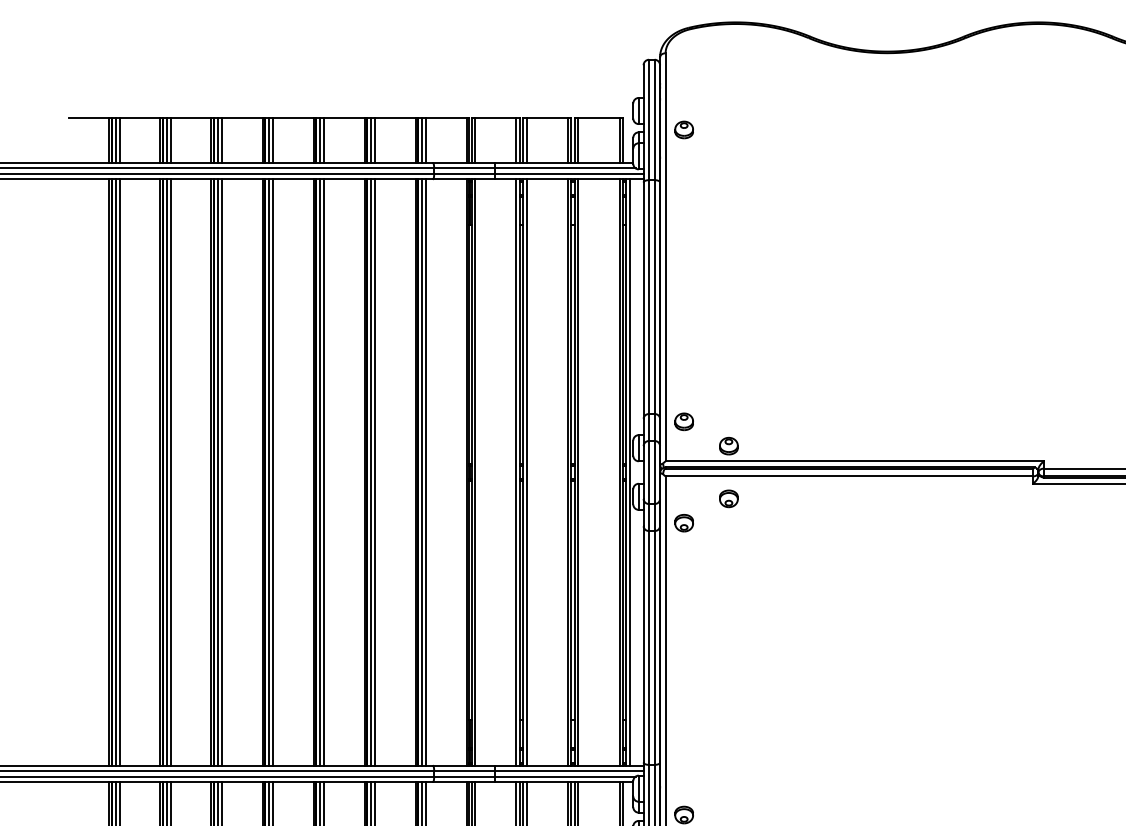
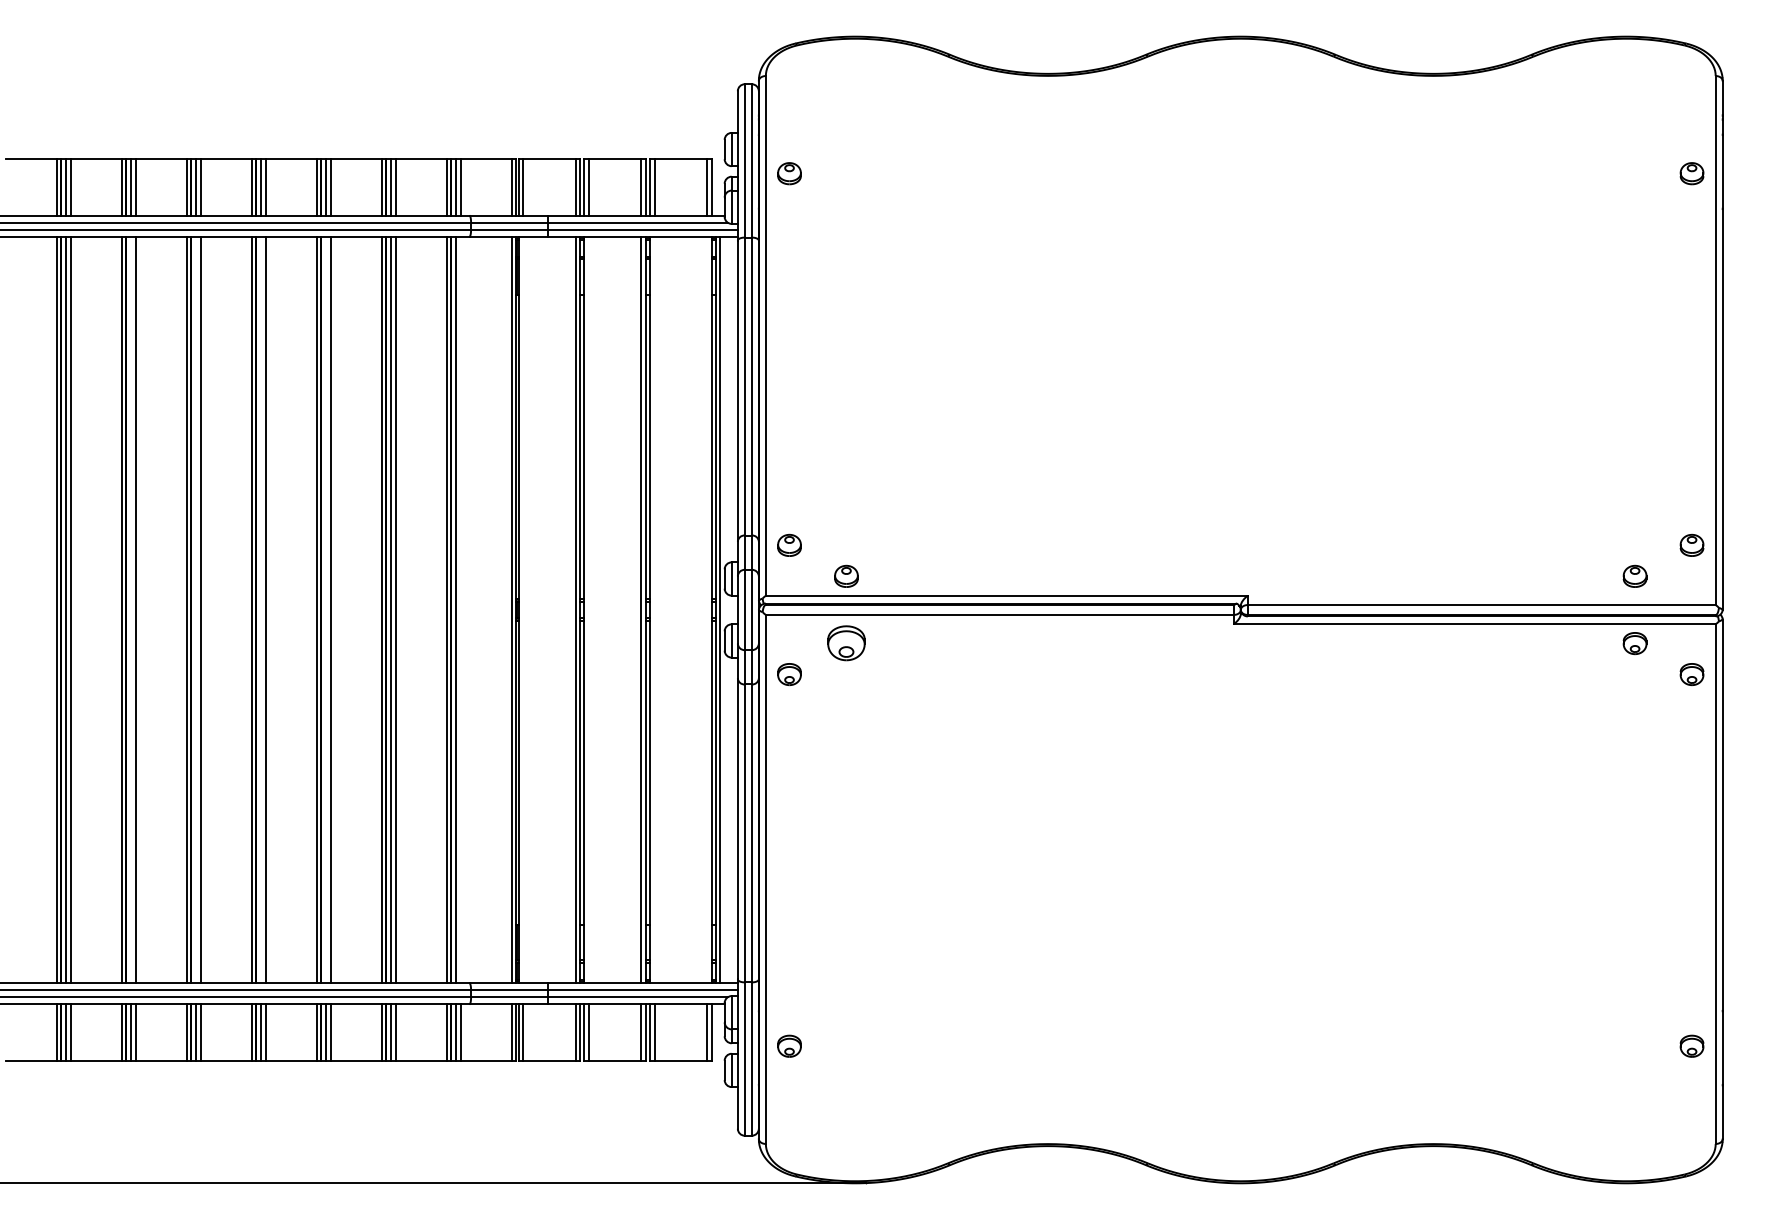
line: (166, 472) -> (130, 609), removed
line: (217, 472) -> (195, 609), removed
line: (268, 472) -> (260, 609), removed
line: (319, 472) -> (325, 609), removed
line: (426, 472) -> (461, 609), removed
line: (475, 472) -> (523, 609), removed
line: (526, 472) -> (588, 609), removed
line: (578, 472) -> (654, 609), removed
line: (619, 472) -> (707, 609), removed
part: (728, 498) -> (846, 643), size x1.6

